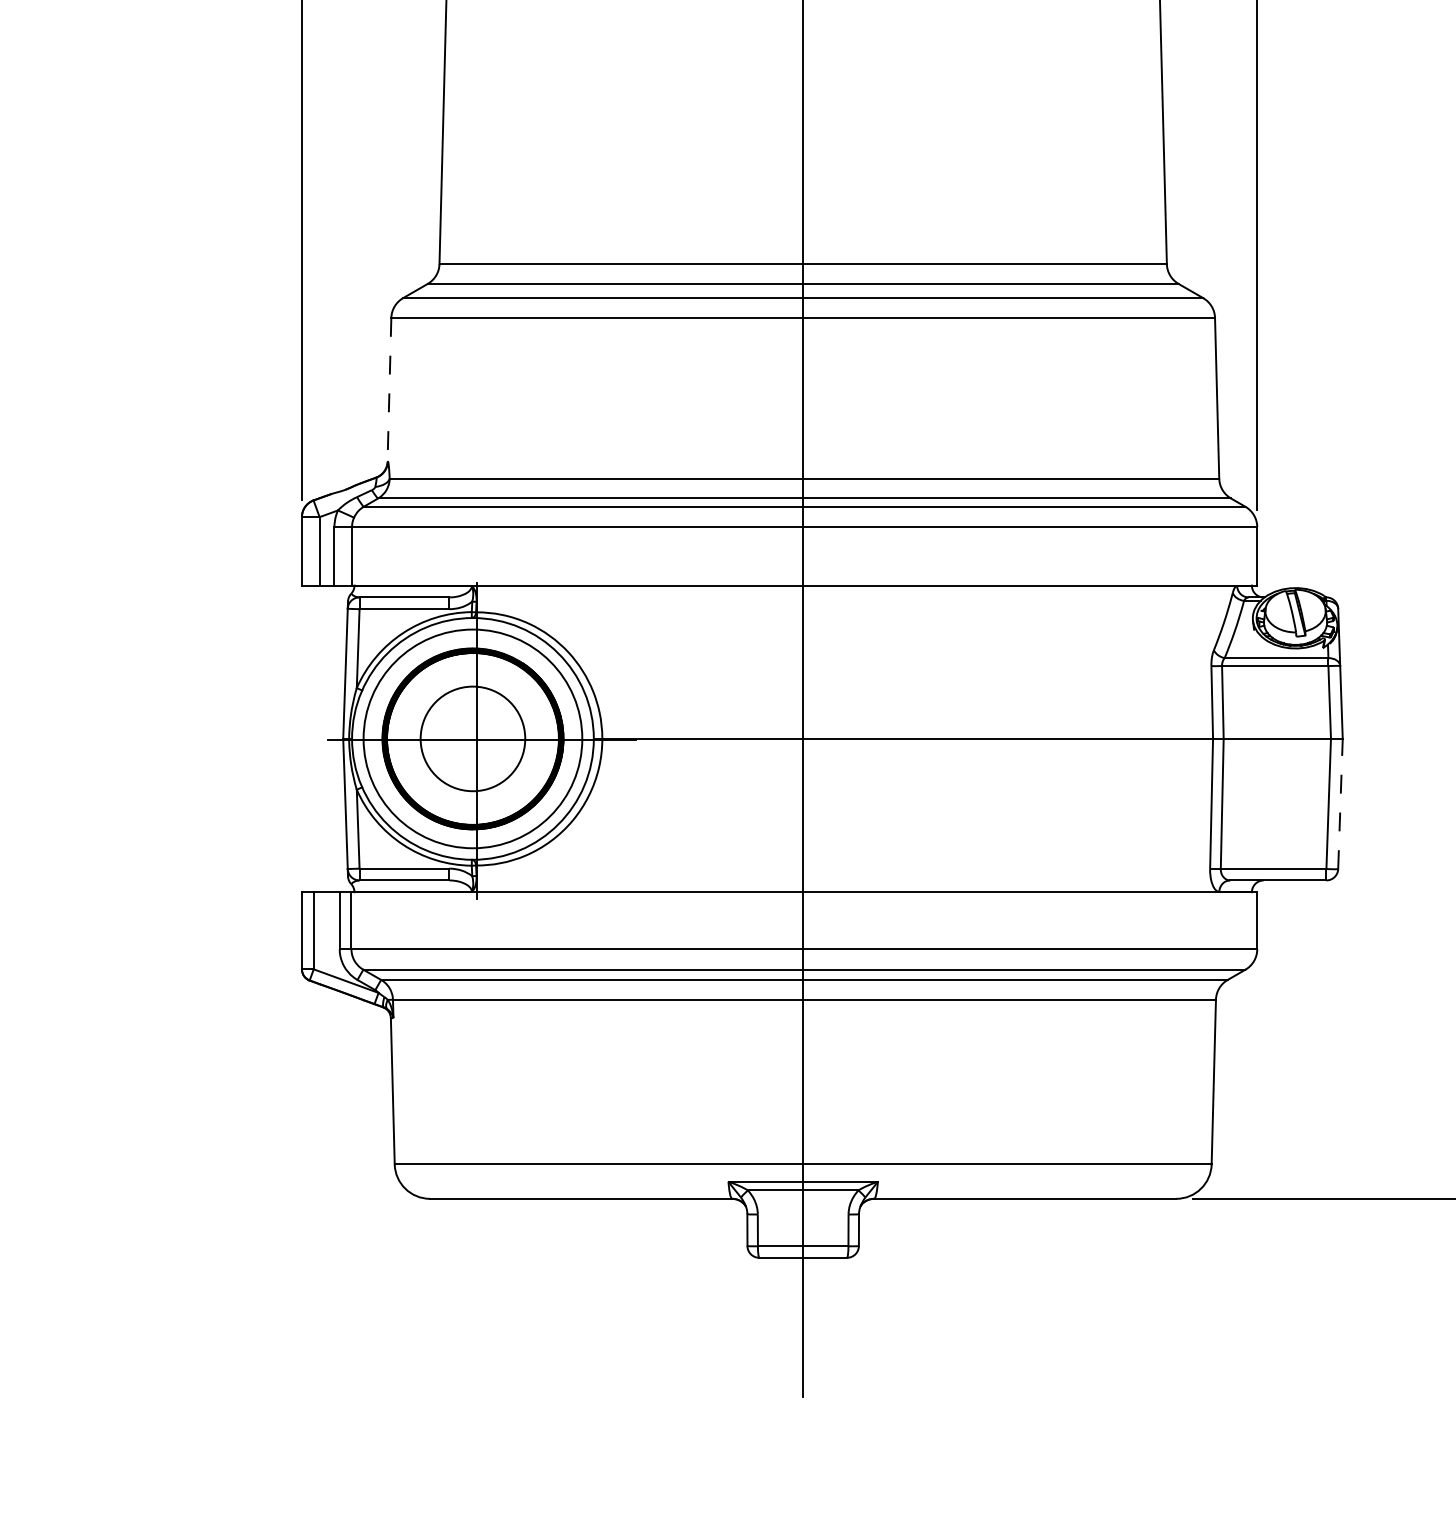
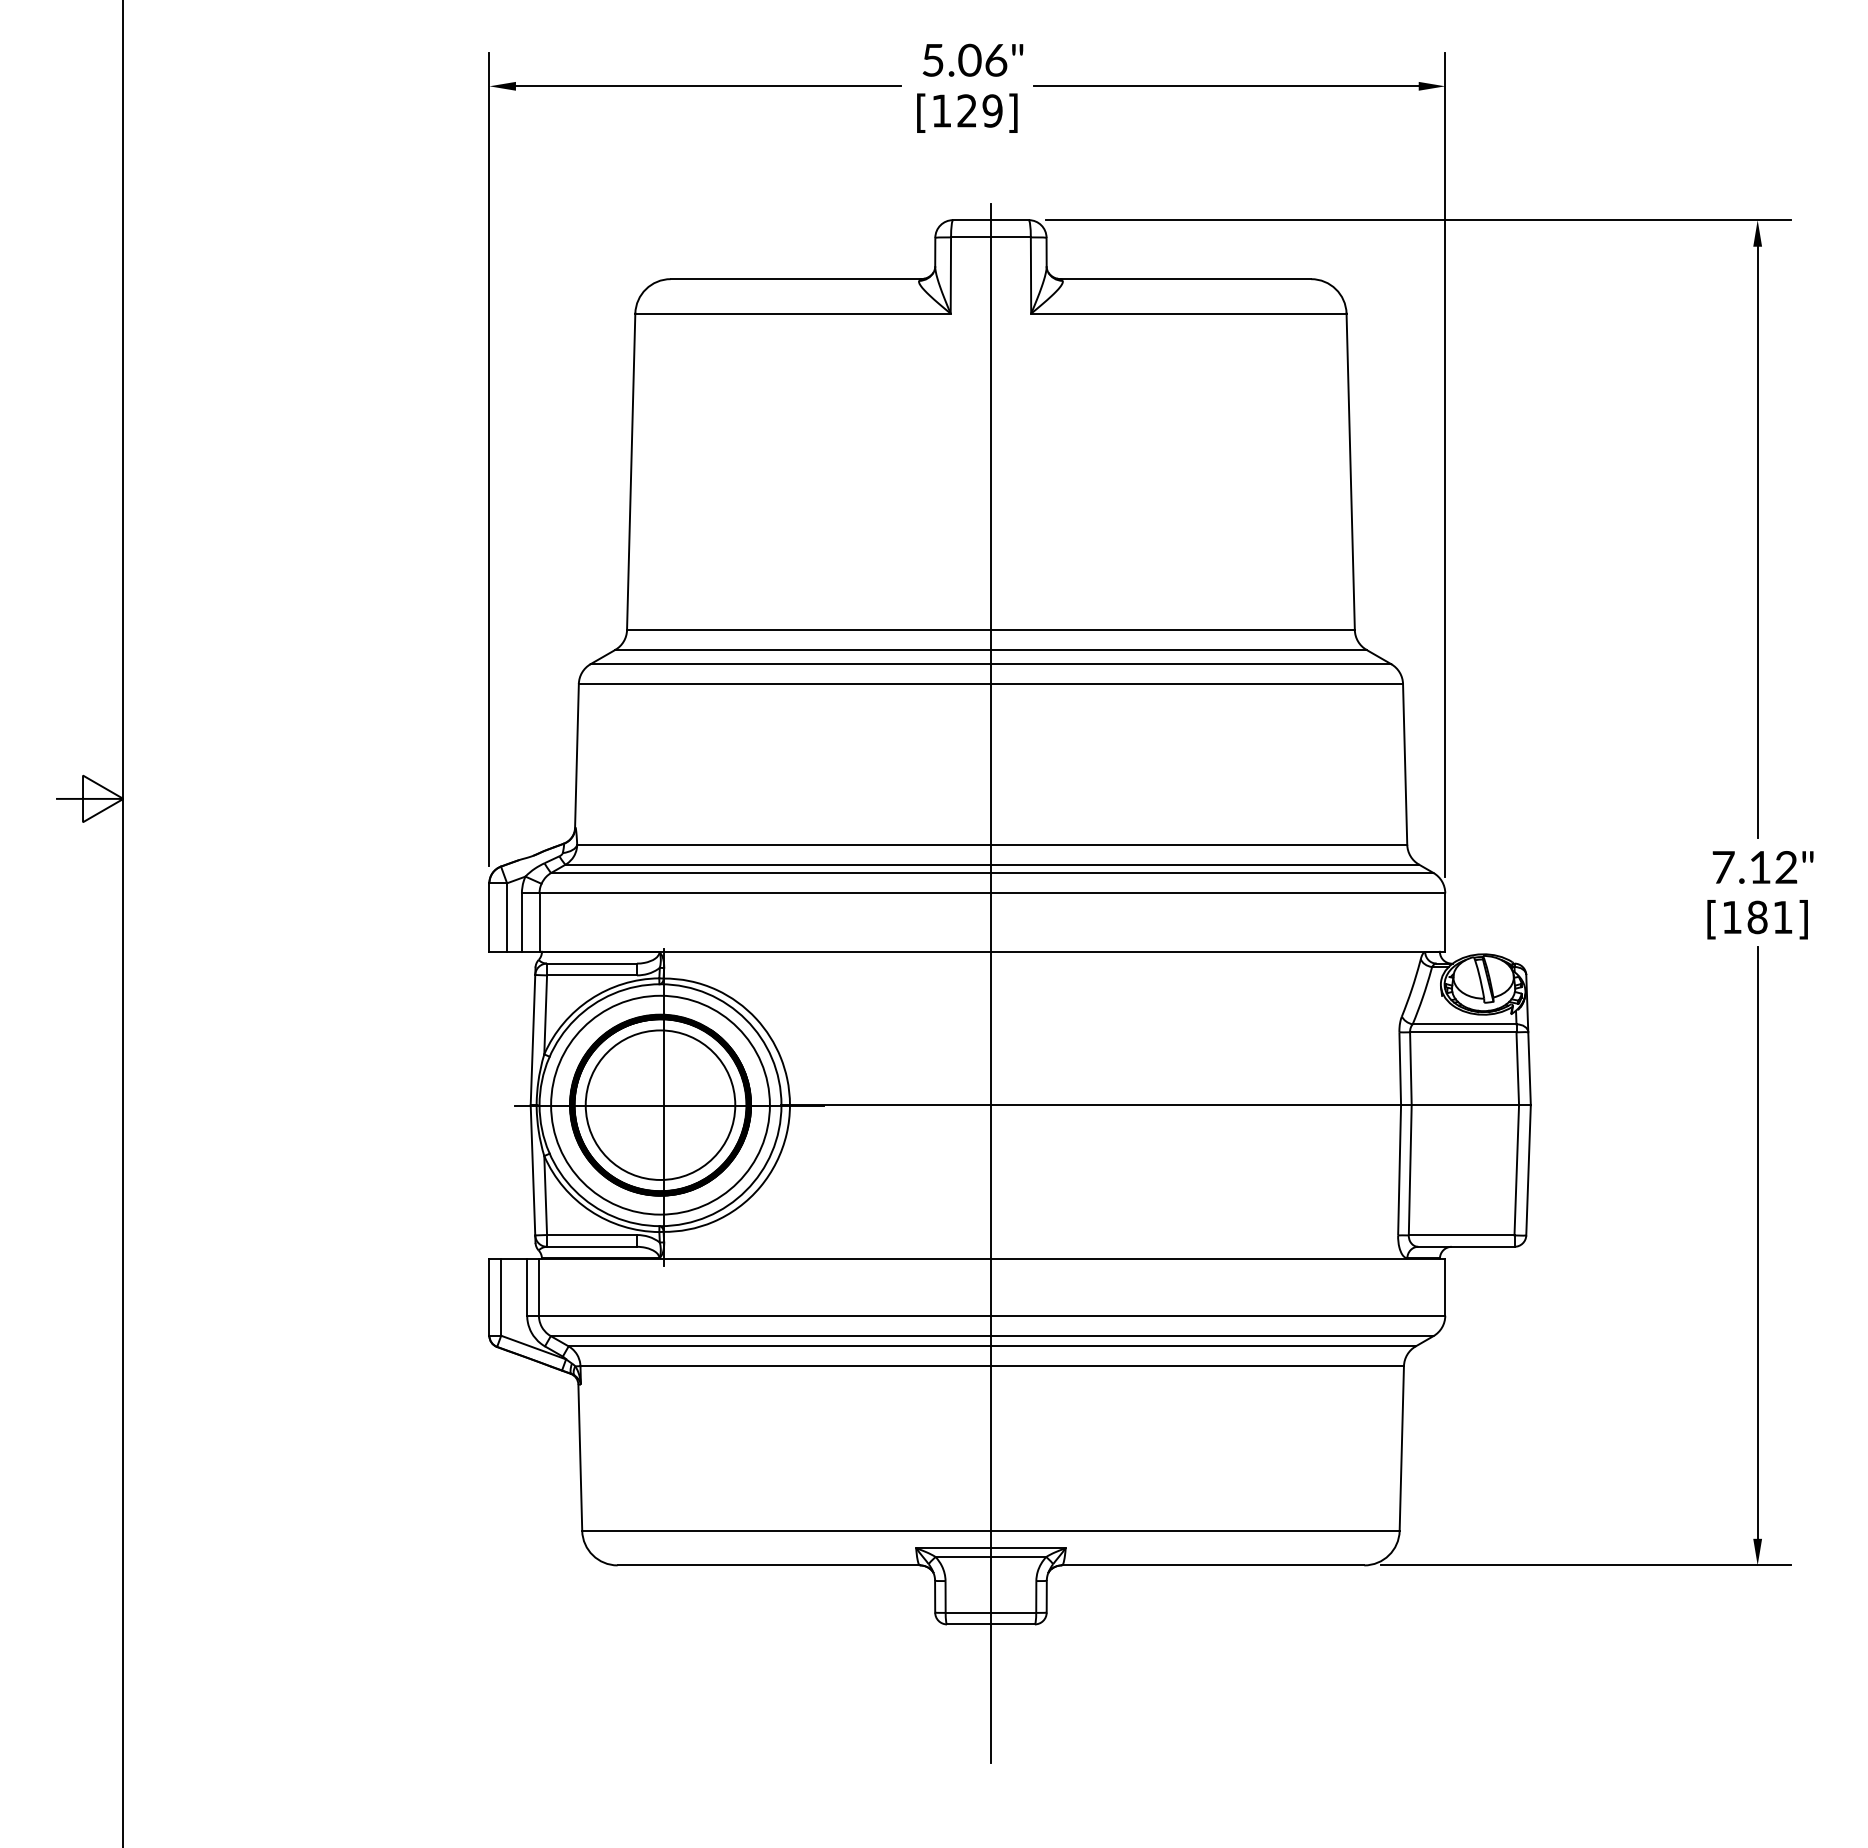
line: (388, 389) -> (576, 755), dashed -> solid
circle: (472, 738) -> (660, 1104), size x1.43
line: (1340, 803) -> (1528, 1169), dashed -> solid

